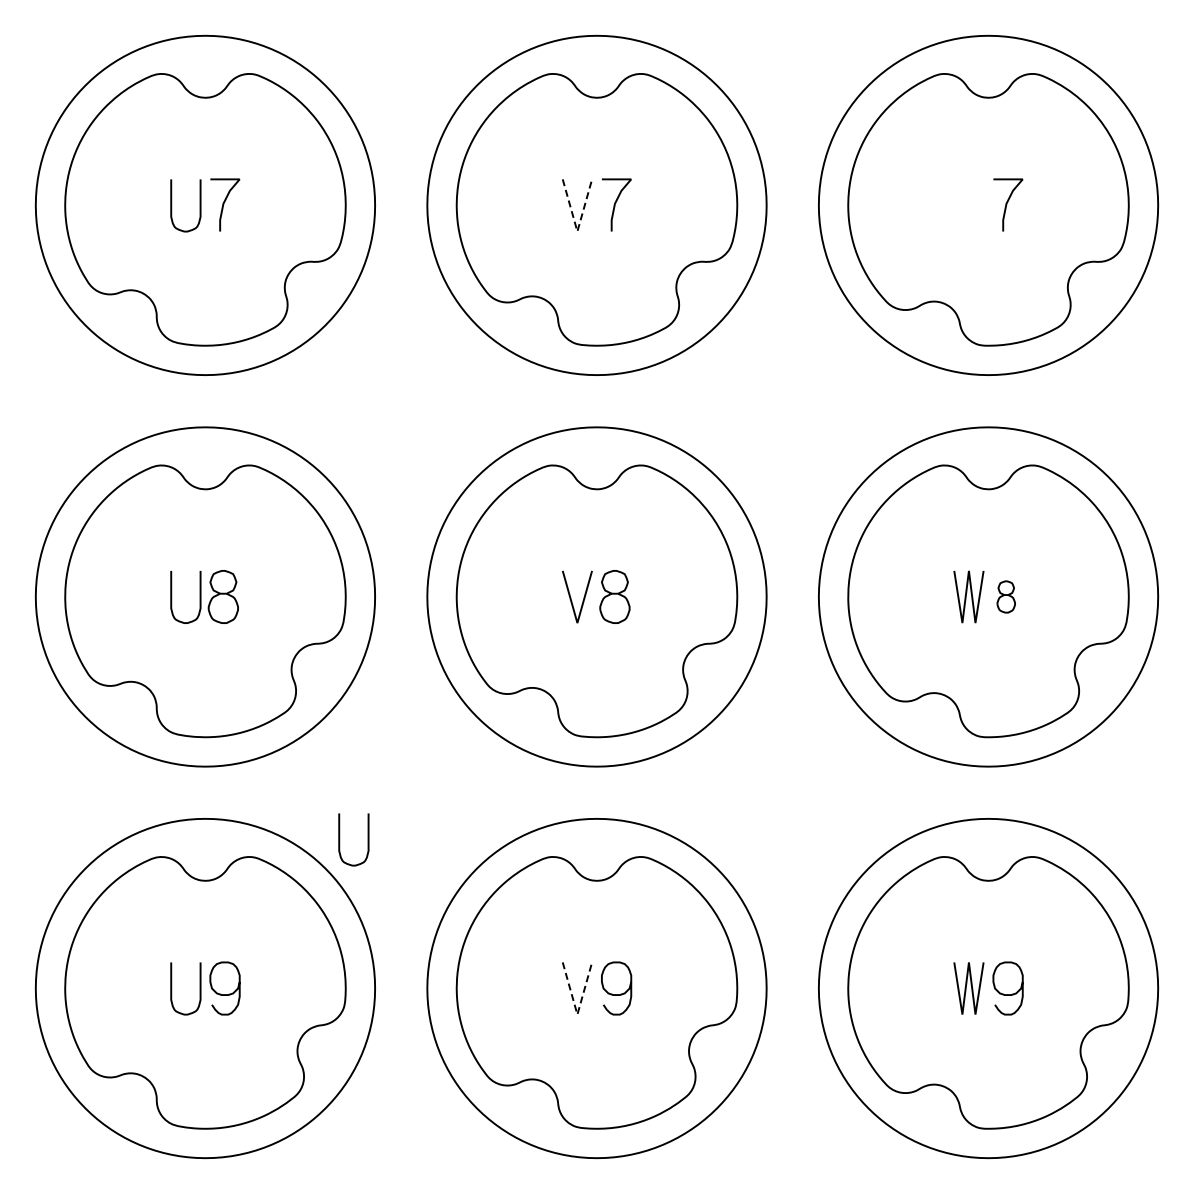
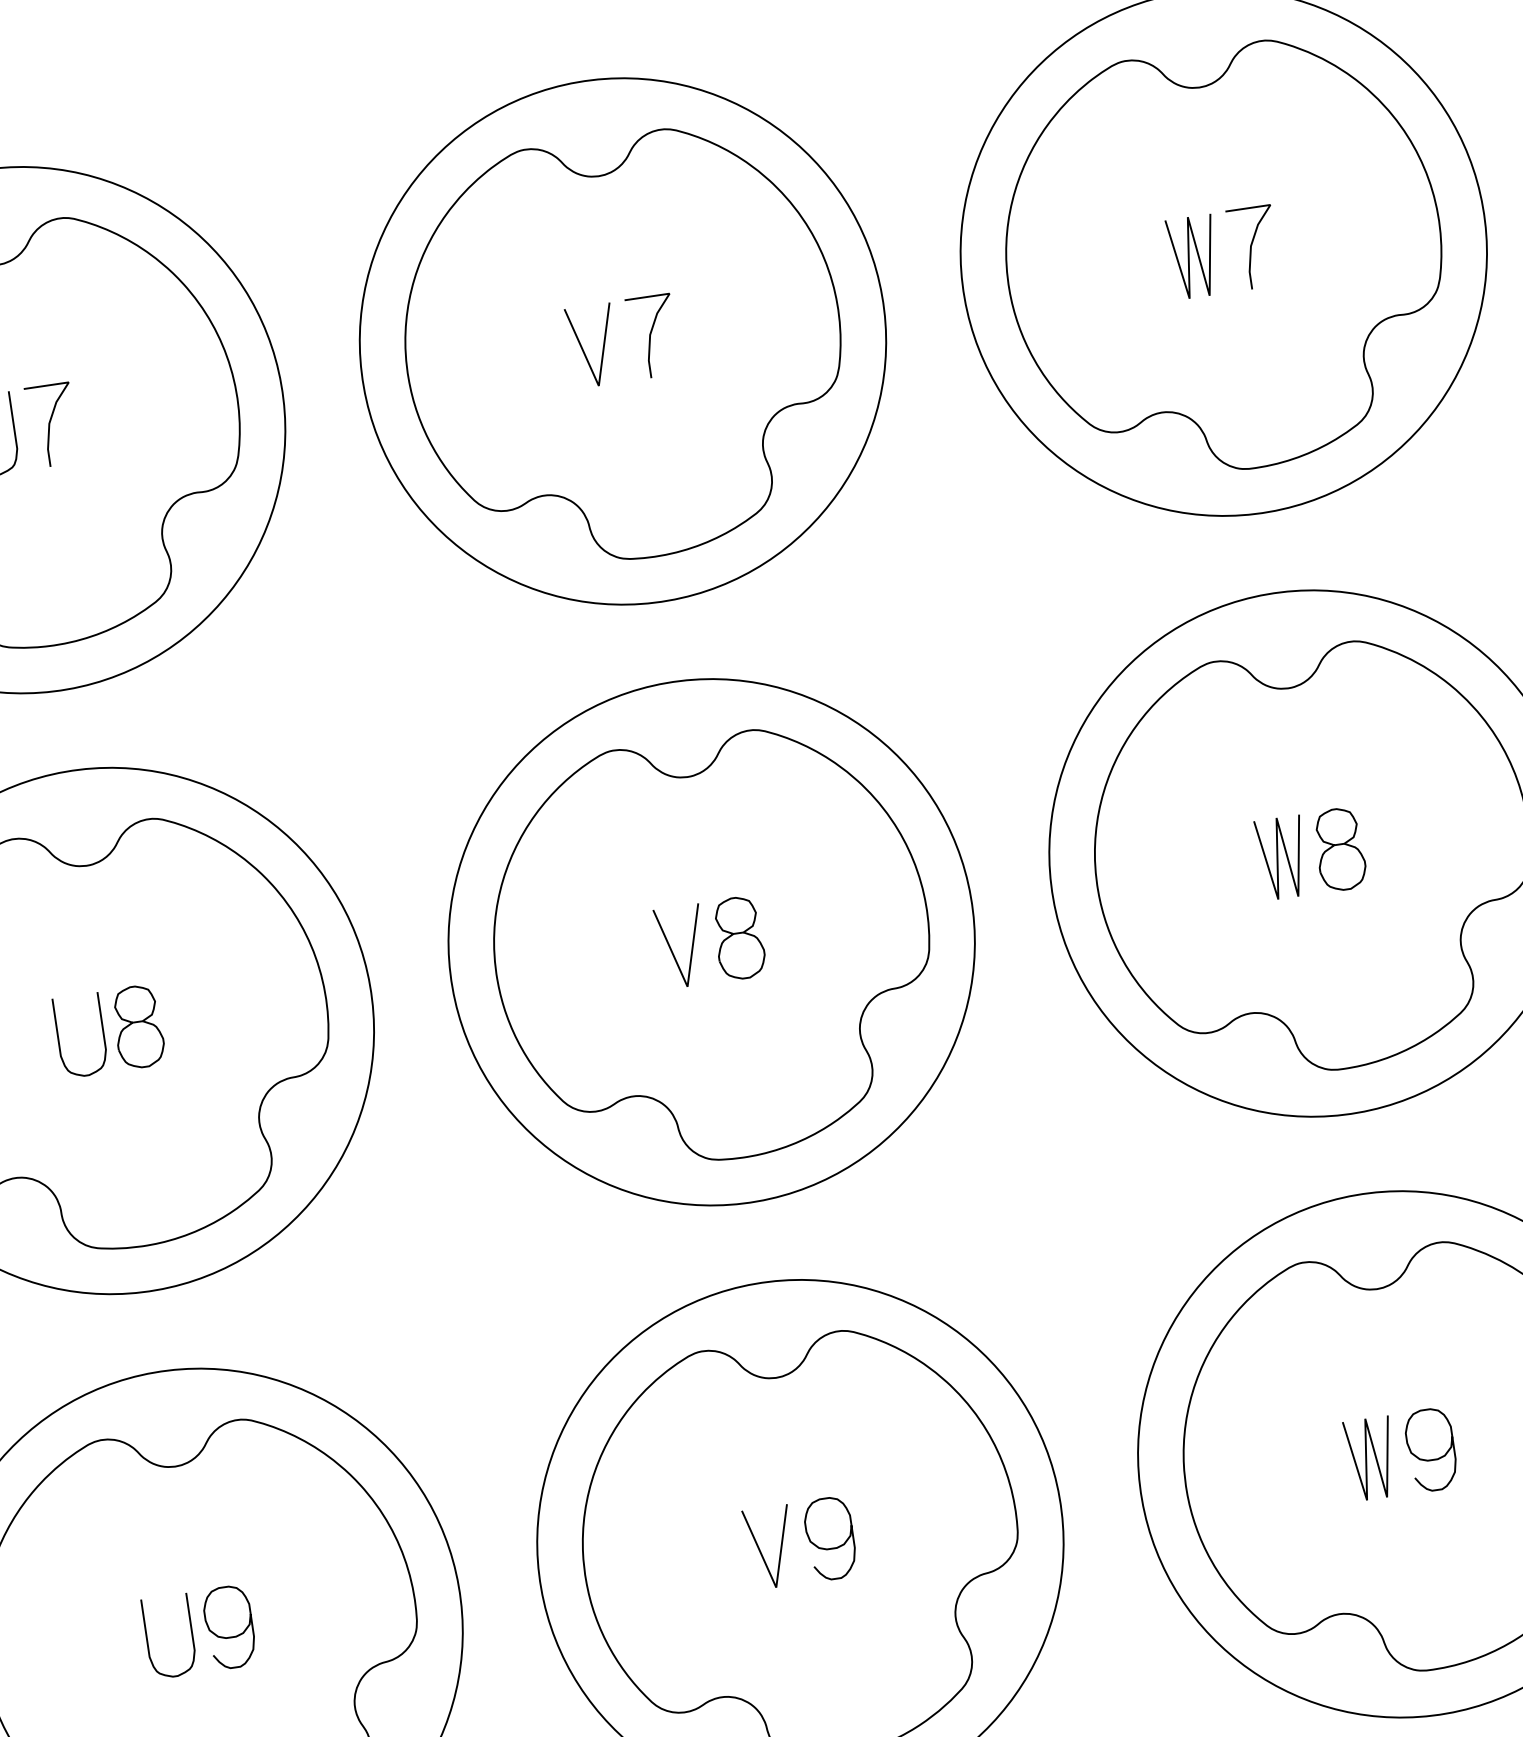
line: (966, 205) -> (1190, 257), added
line: (577, 231) -> (598, 385), dashed -> solid
part: (1005, 596) -> (1338, 848), size x1.67
curve: (340, 839) -> (373, 1372), removed
line: (577, 1014) -> (776, 1587), dashed -> solid

